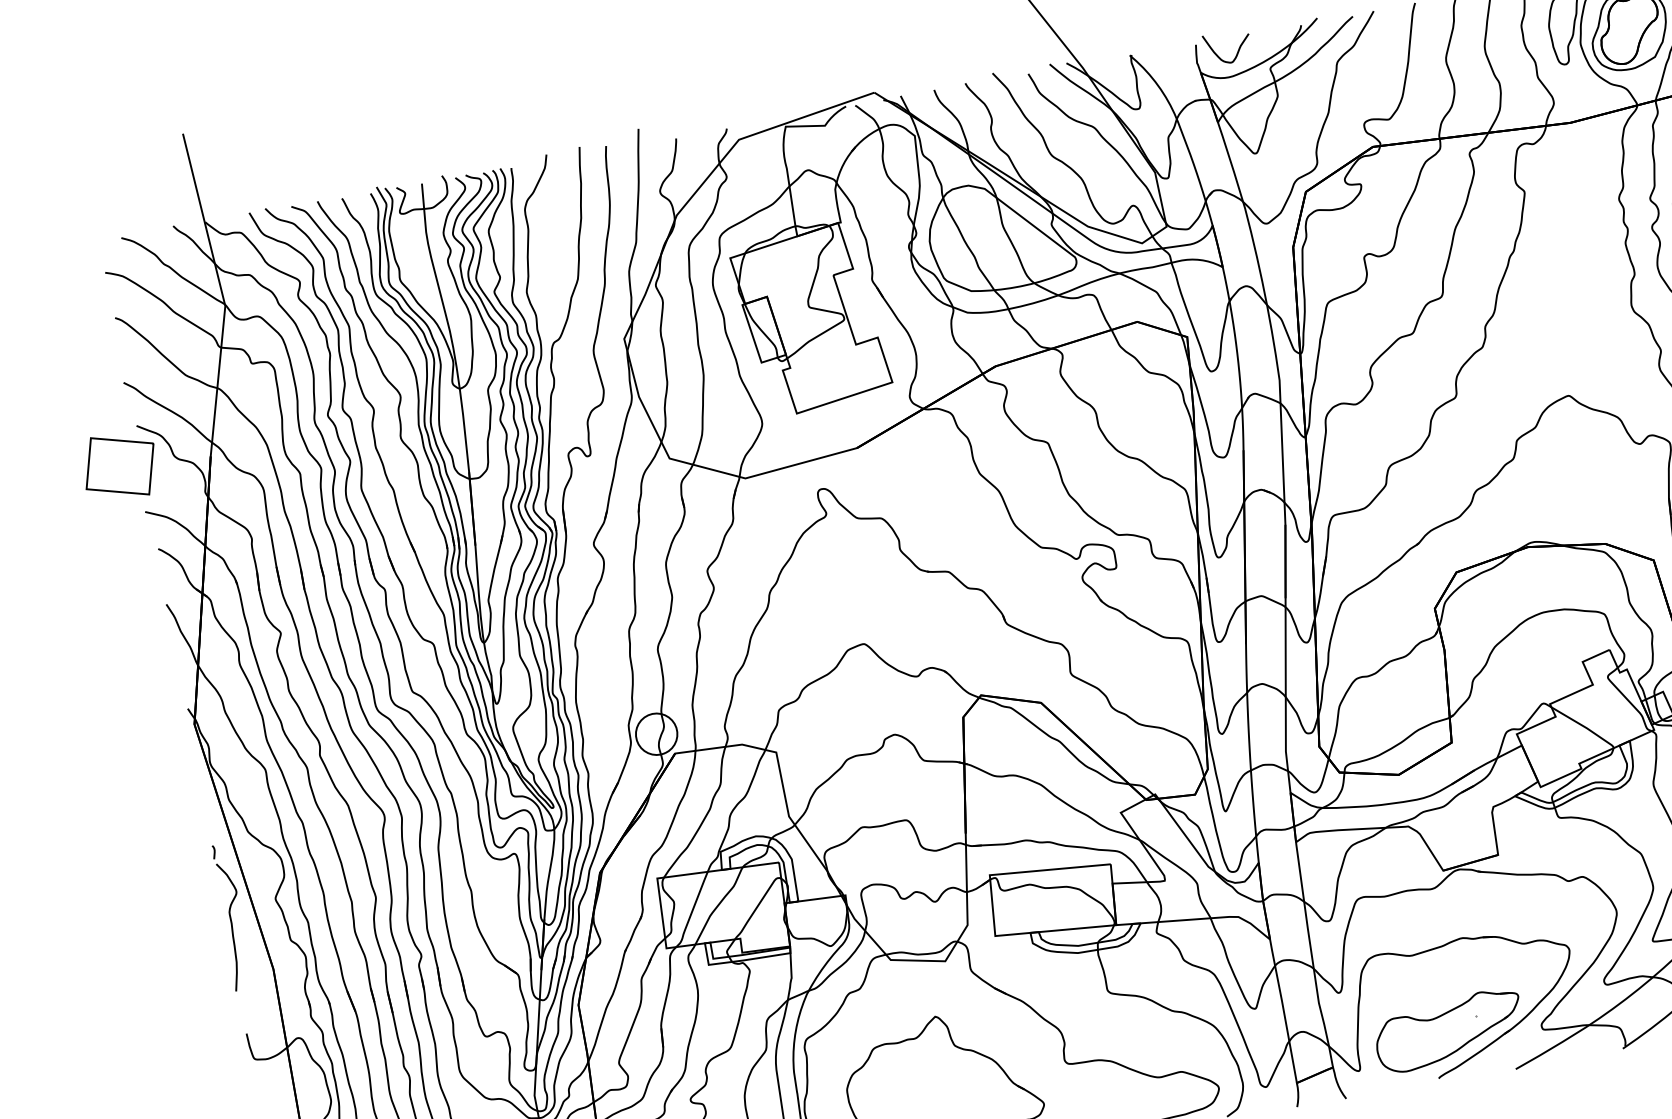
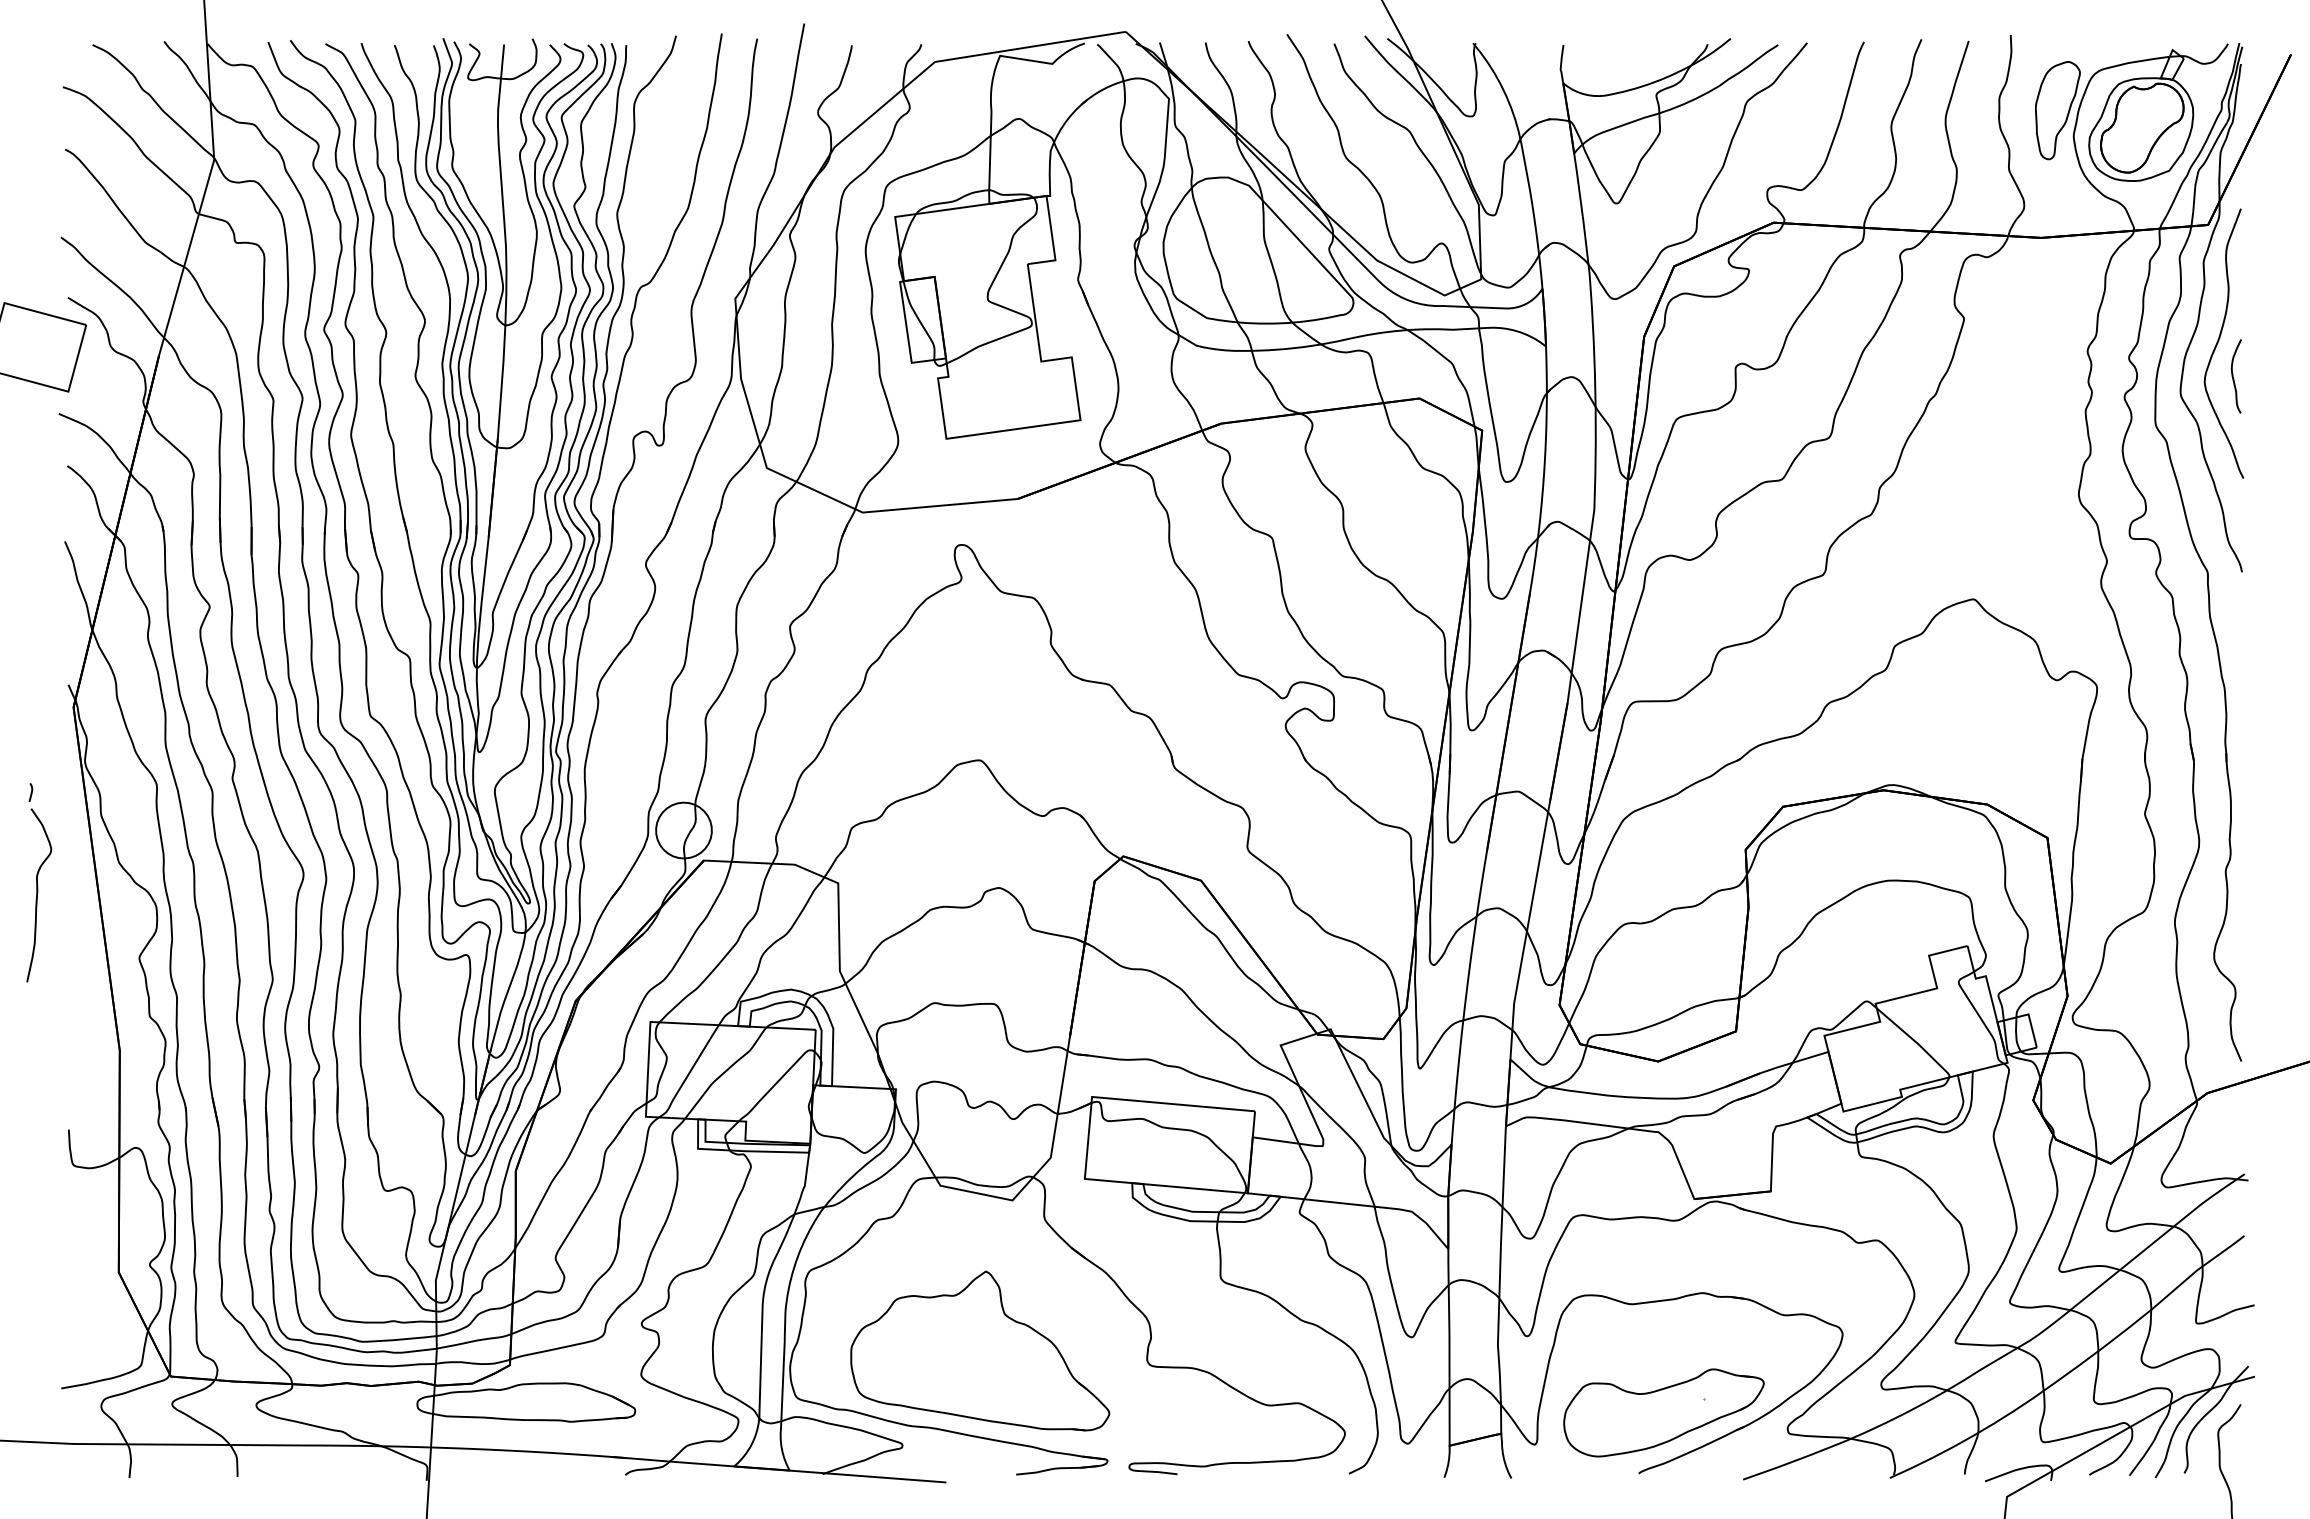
curve: (1237, 52) -> (1616, 64), removed
part: (232, 916) -> (39, 882), moved

